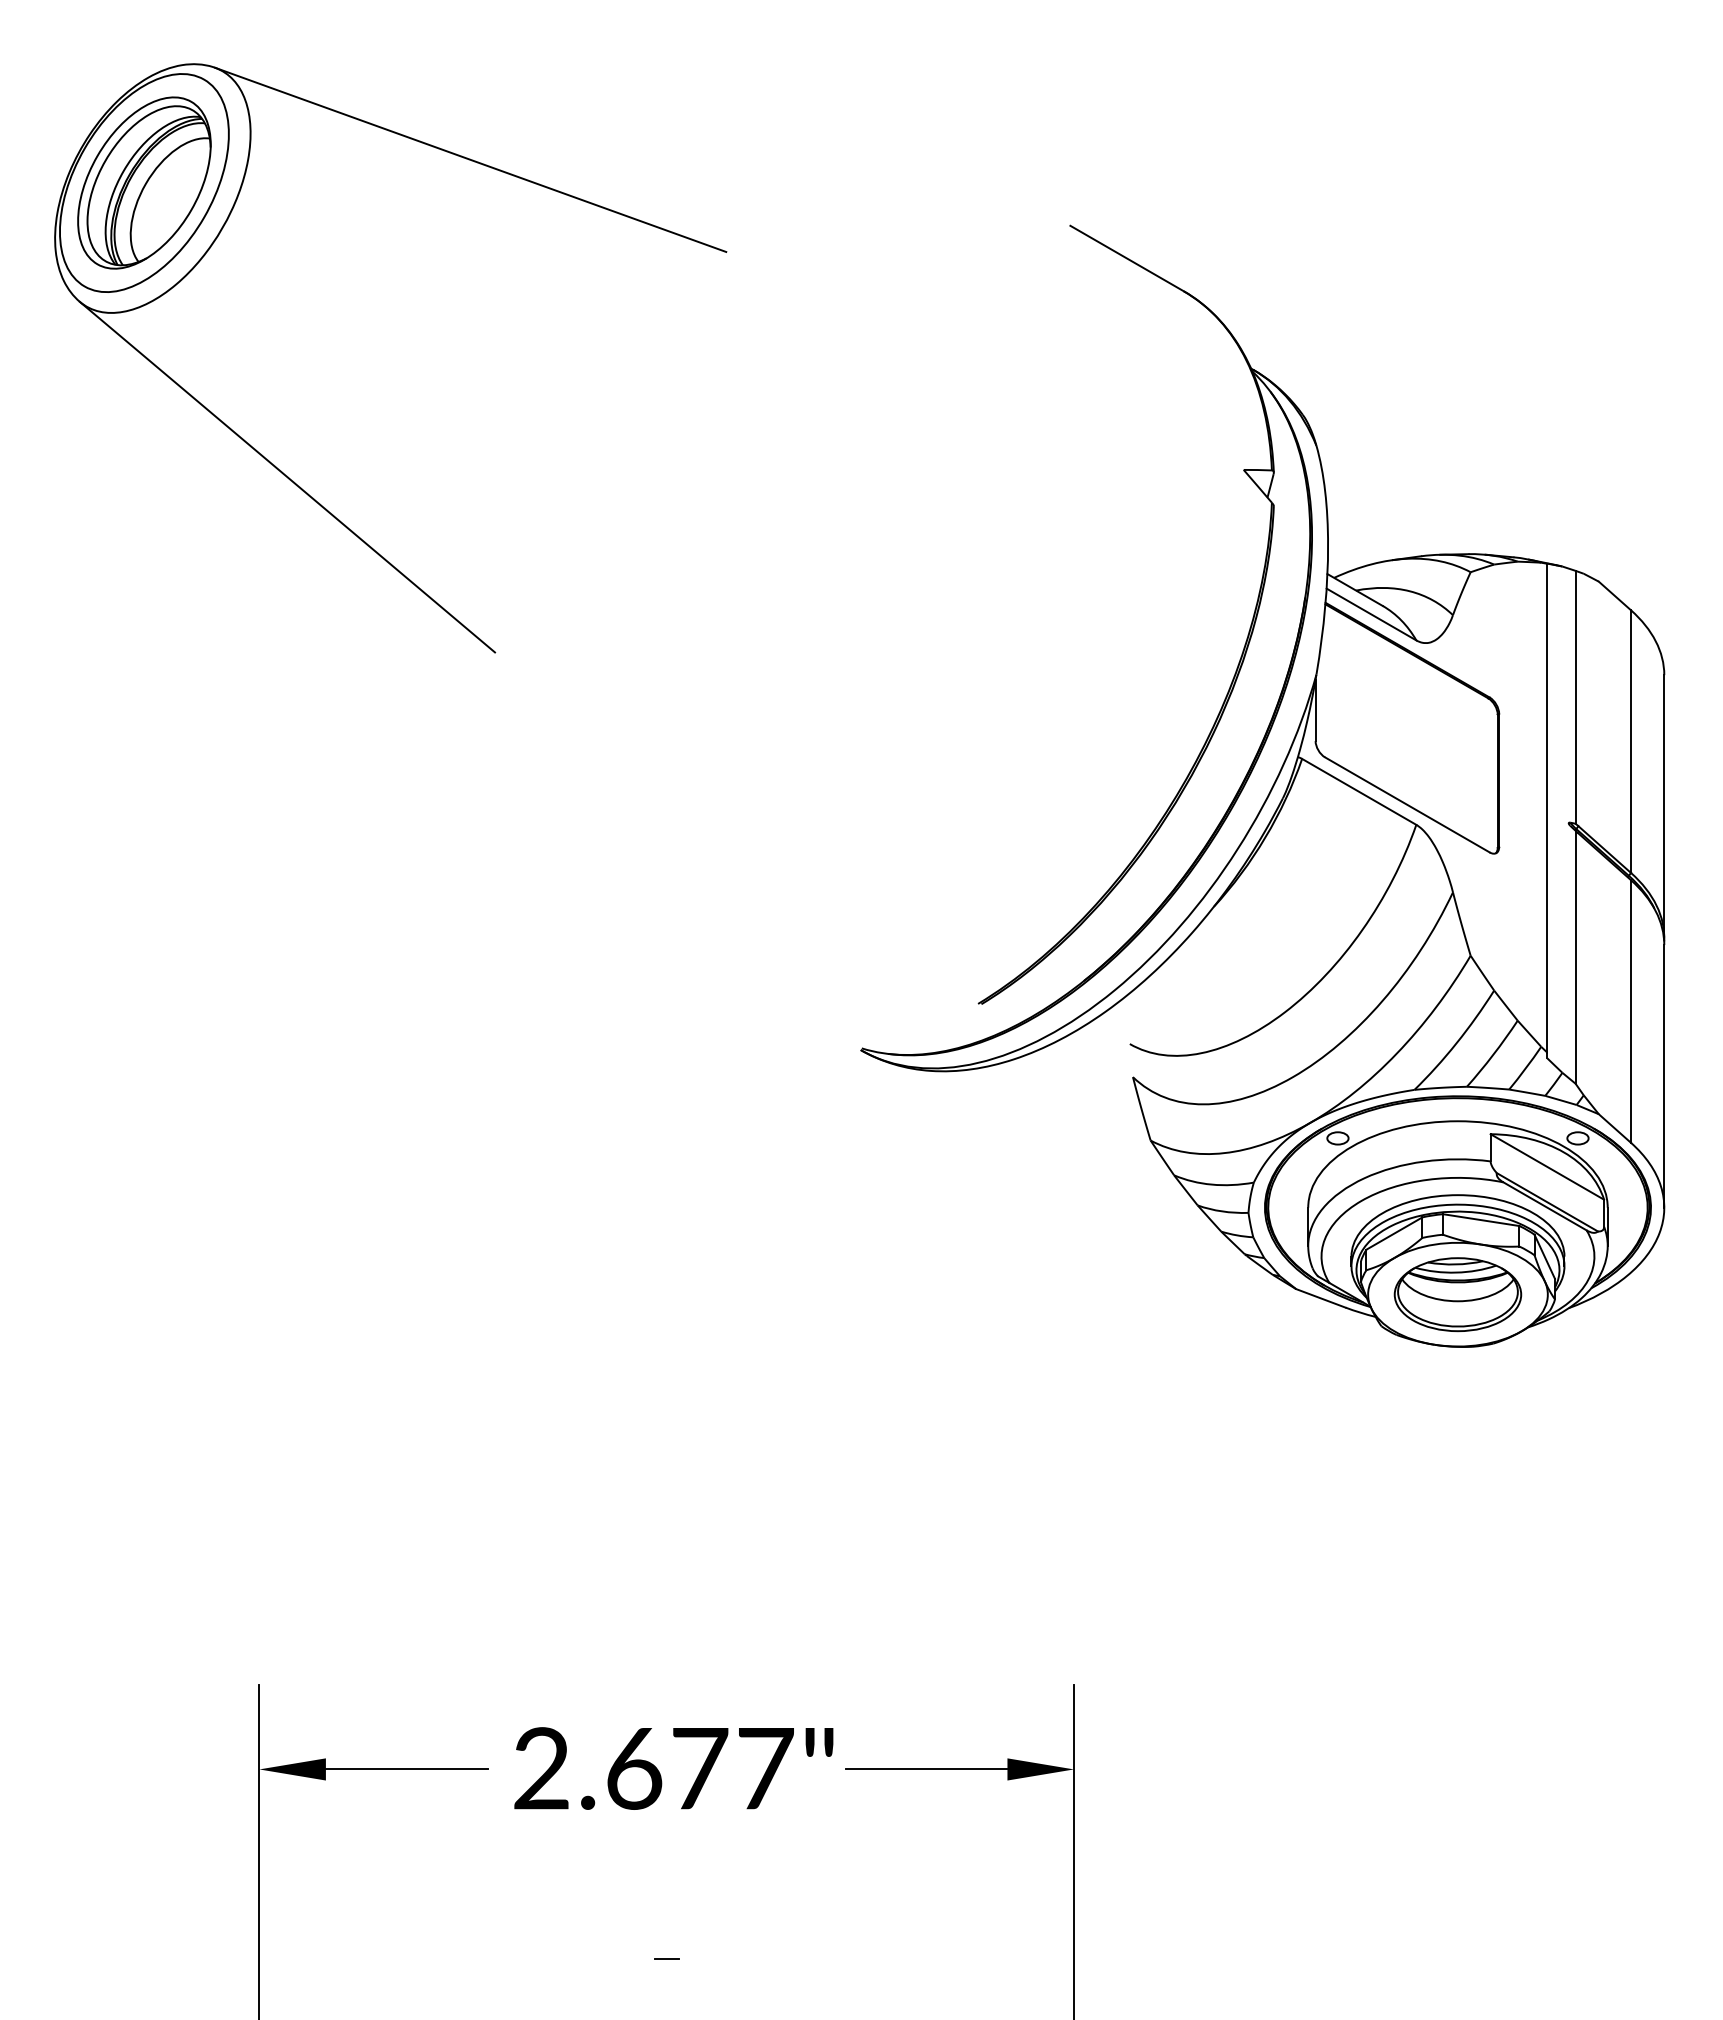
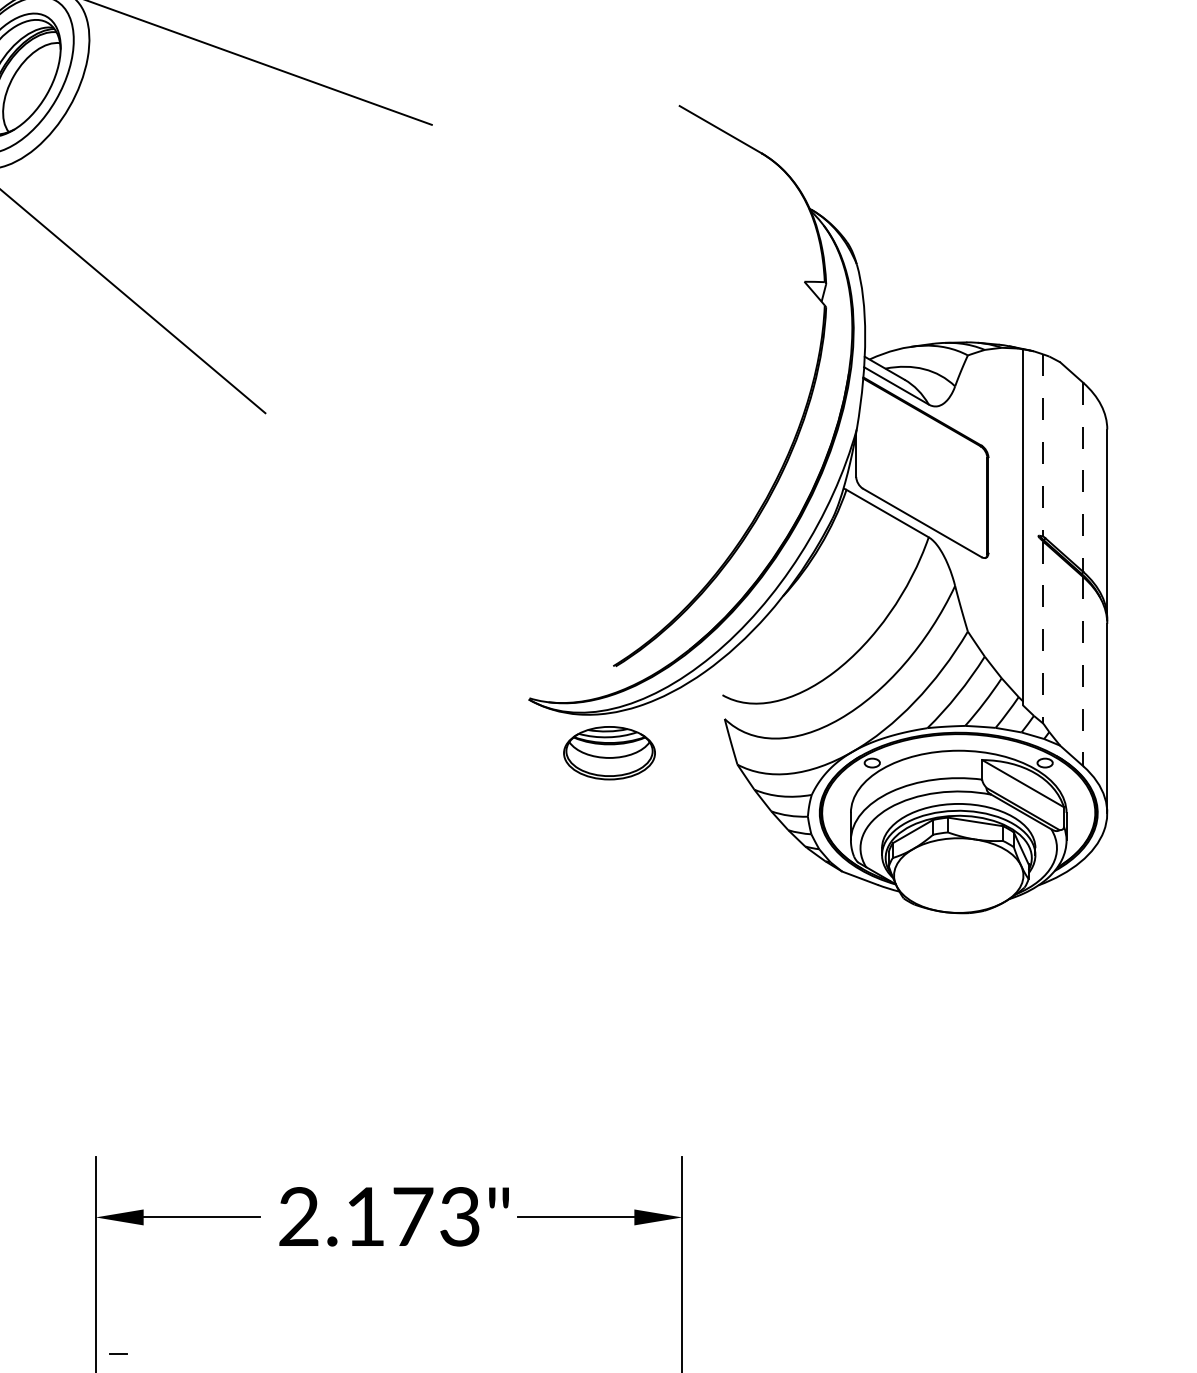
line: (1575, 697) -> (1043, 445), solid -> dashed
line: (1631, 742) -> (1083, 478), solid -> dashed
line: (1575, 957) -> (1043, 632), solid -> dashed
line: (1631, 1012) -> (1083, 672), solid -> dashed
part: (1457, 1294) -> (609, 753), moved
text: (700, 1768) -> (413, 1216), 2.677" -> 2.173"
line: (666, 1958) -> (118, 1353), moved

